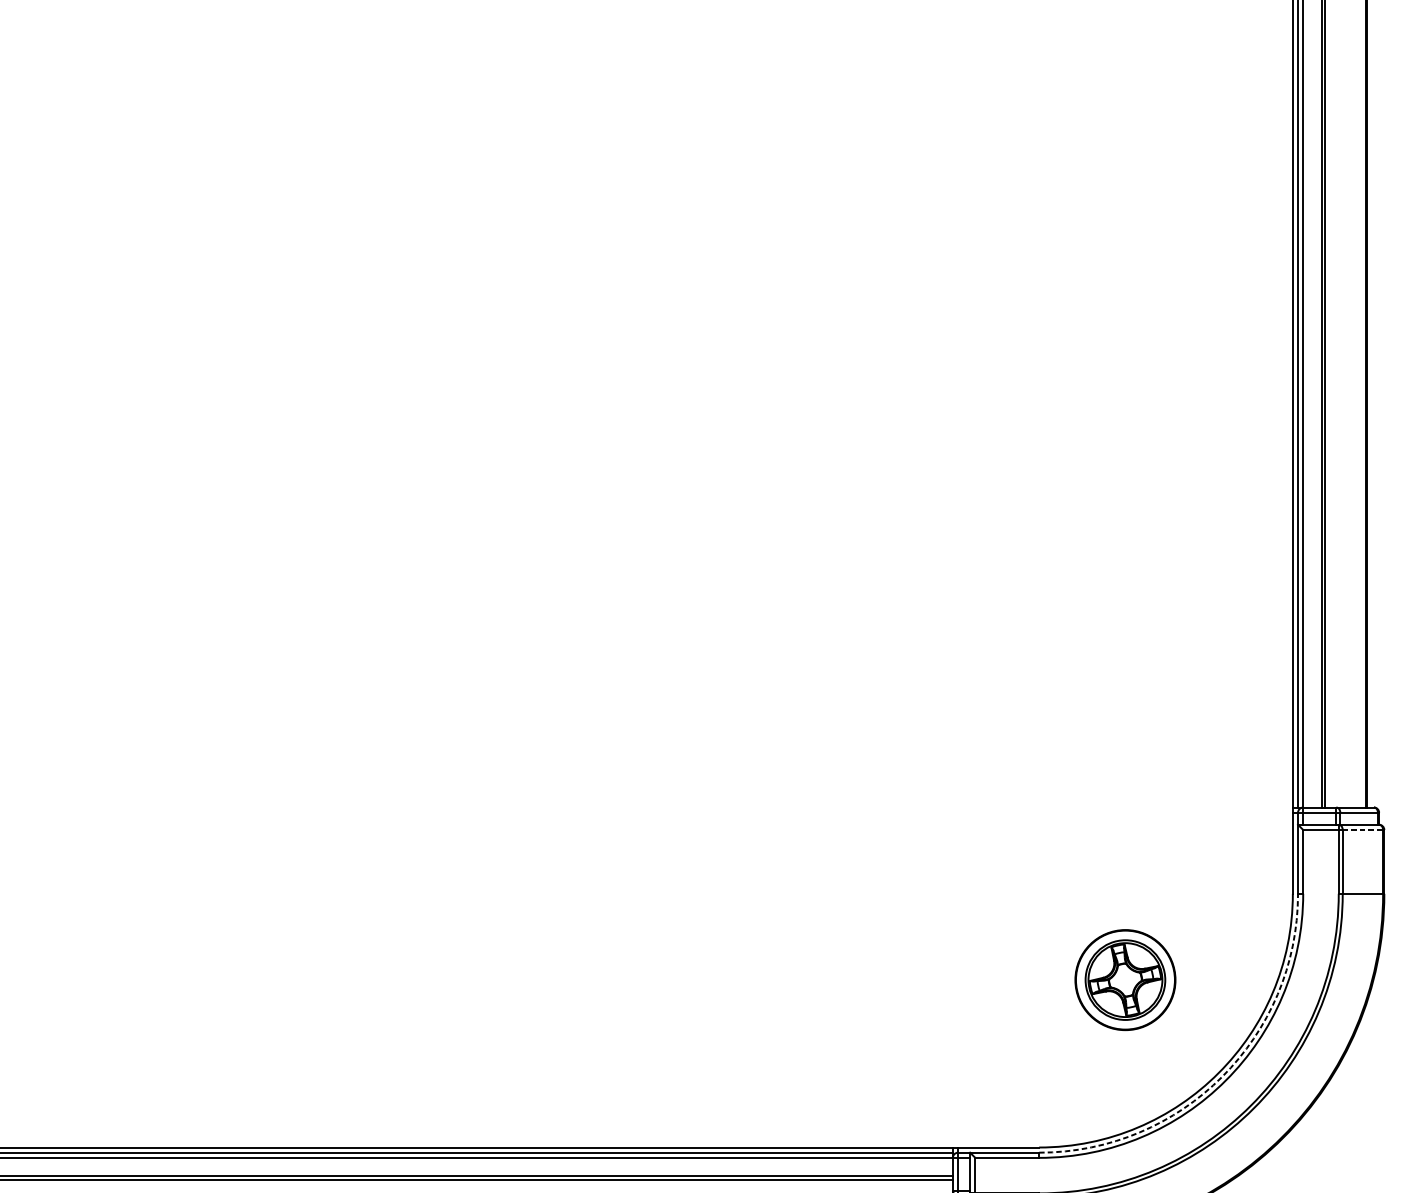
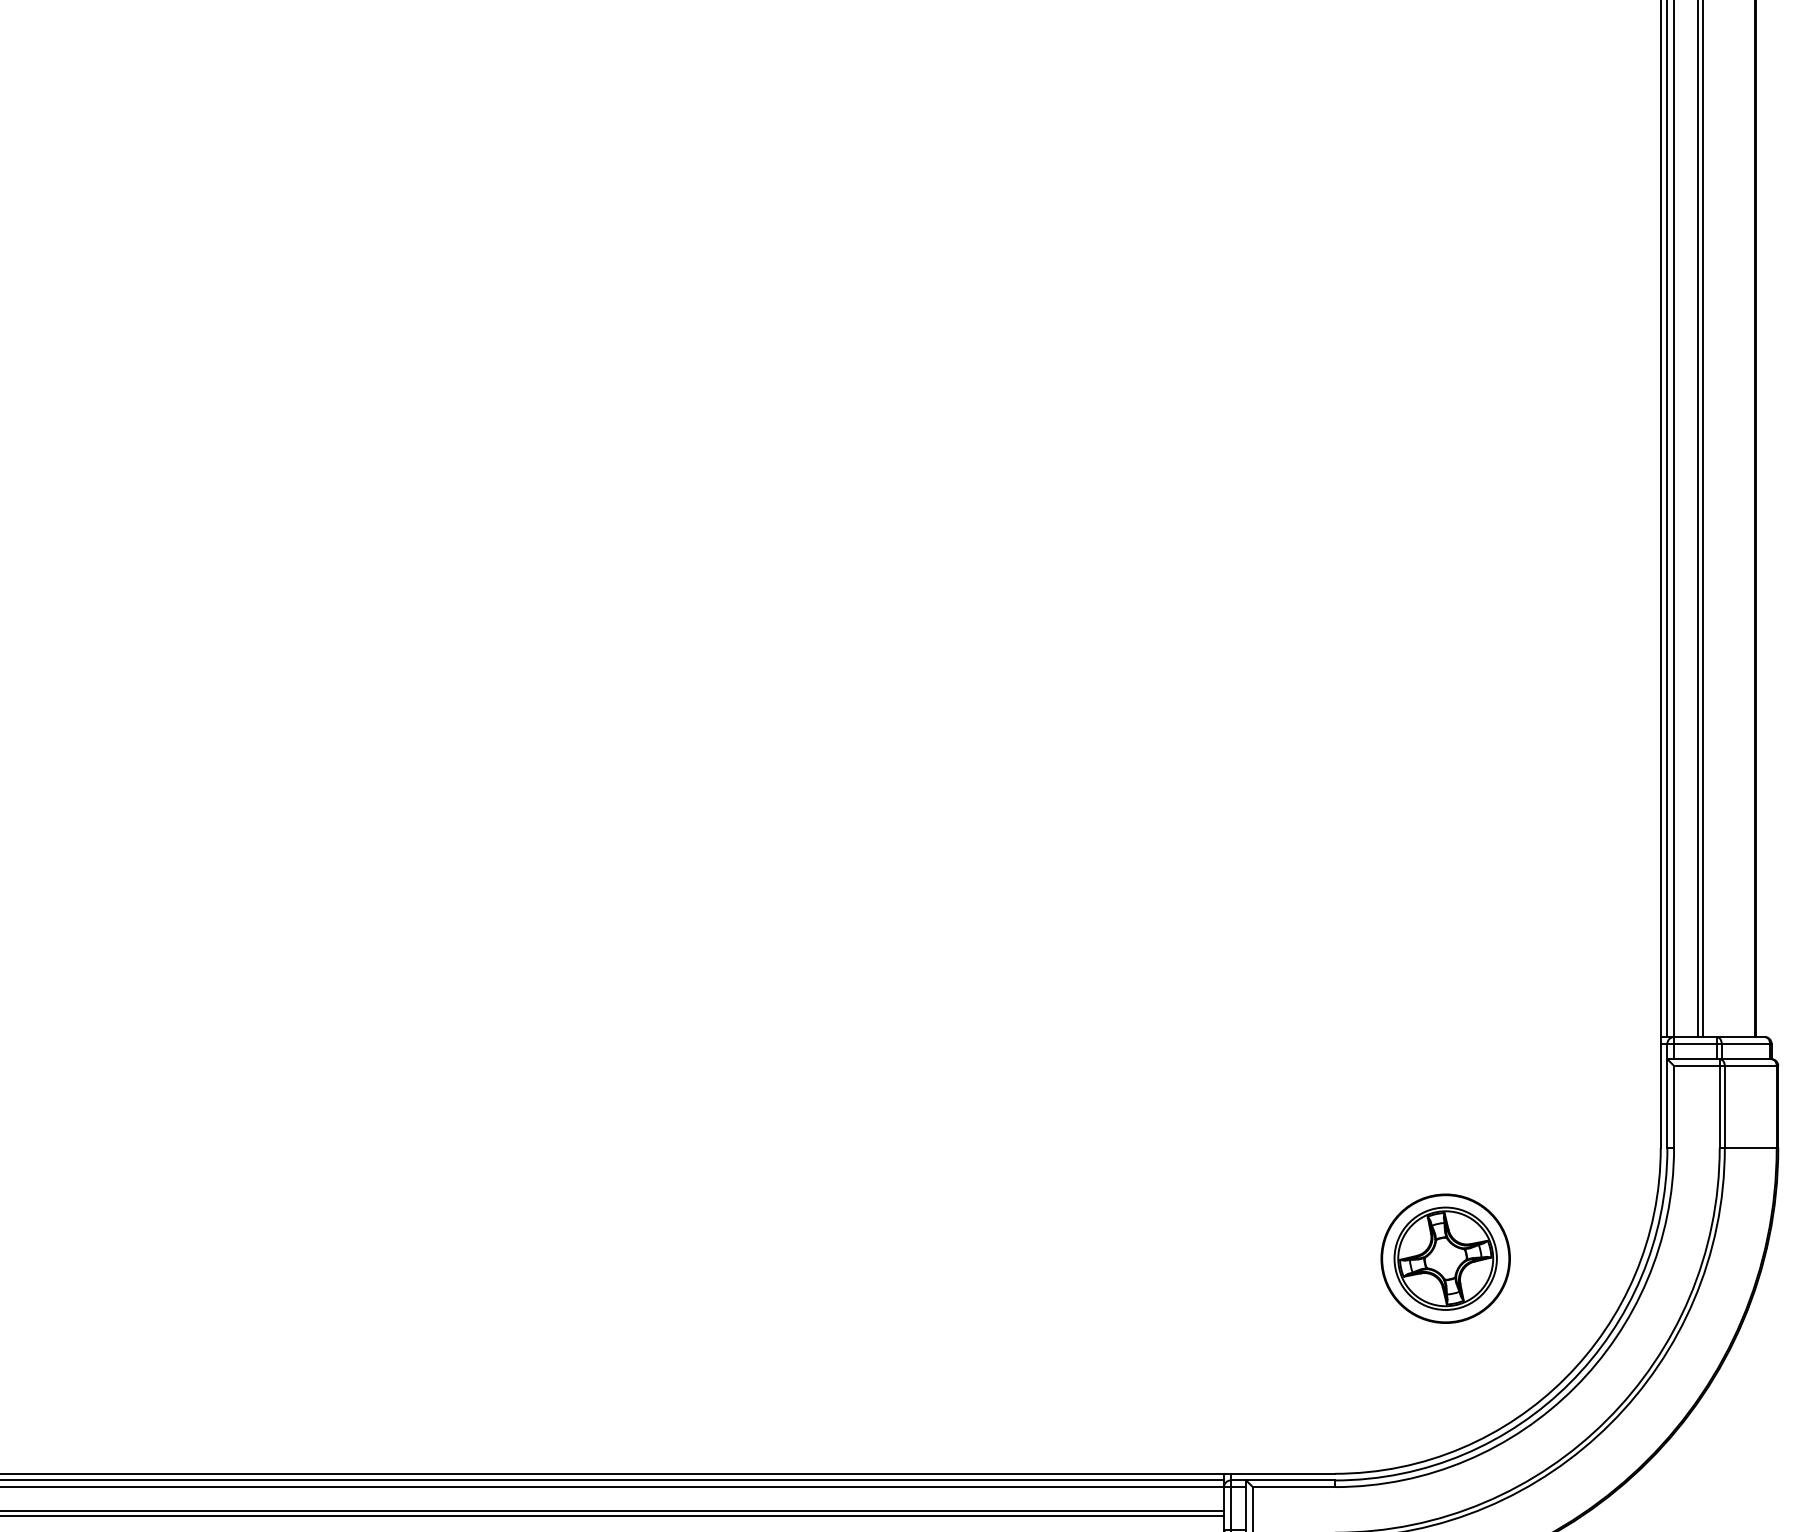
line: (1362, 829) -> (1750, 1065), dashed -> solid
arc: (1222, 1077) -> (1570, 1383), dashed -> solid

